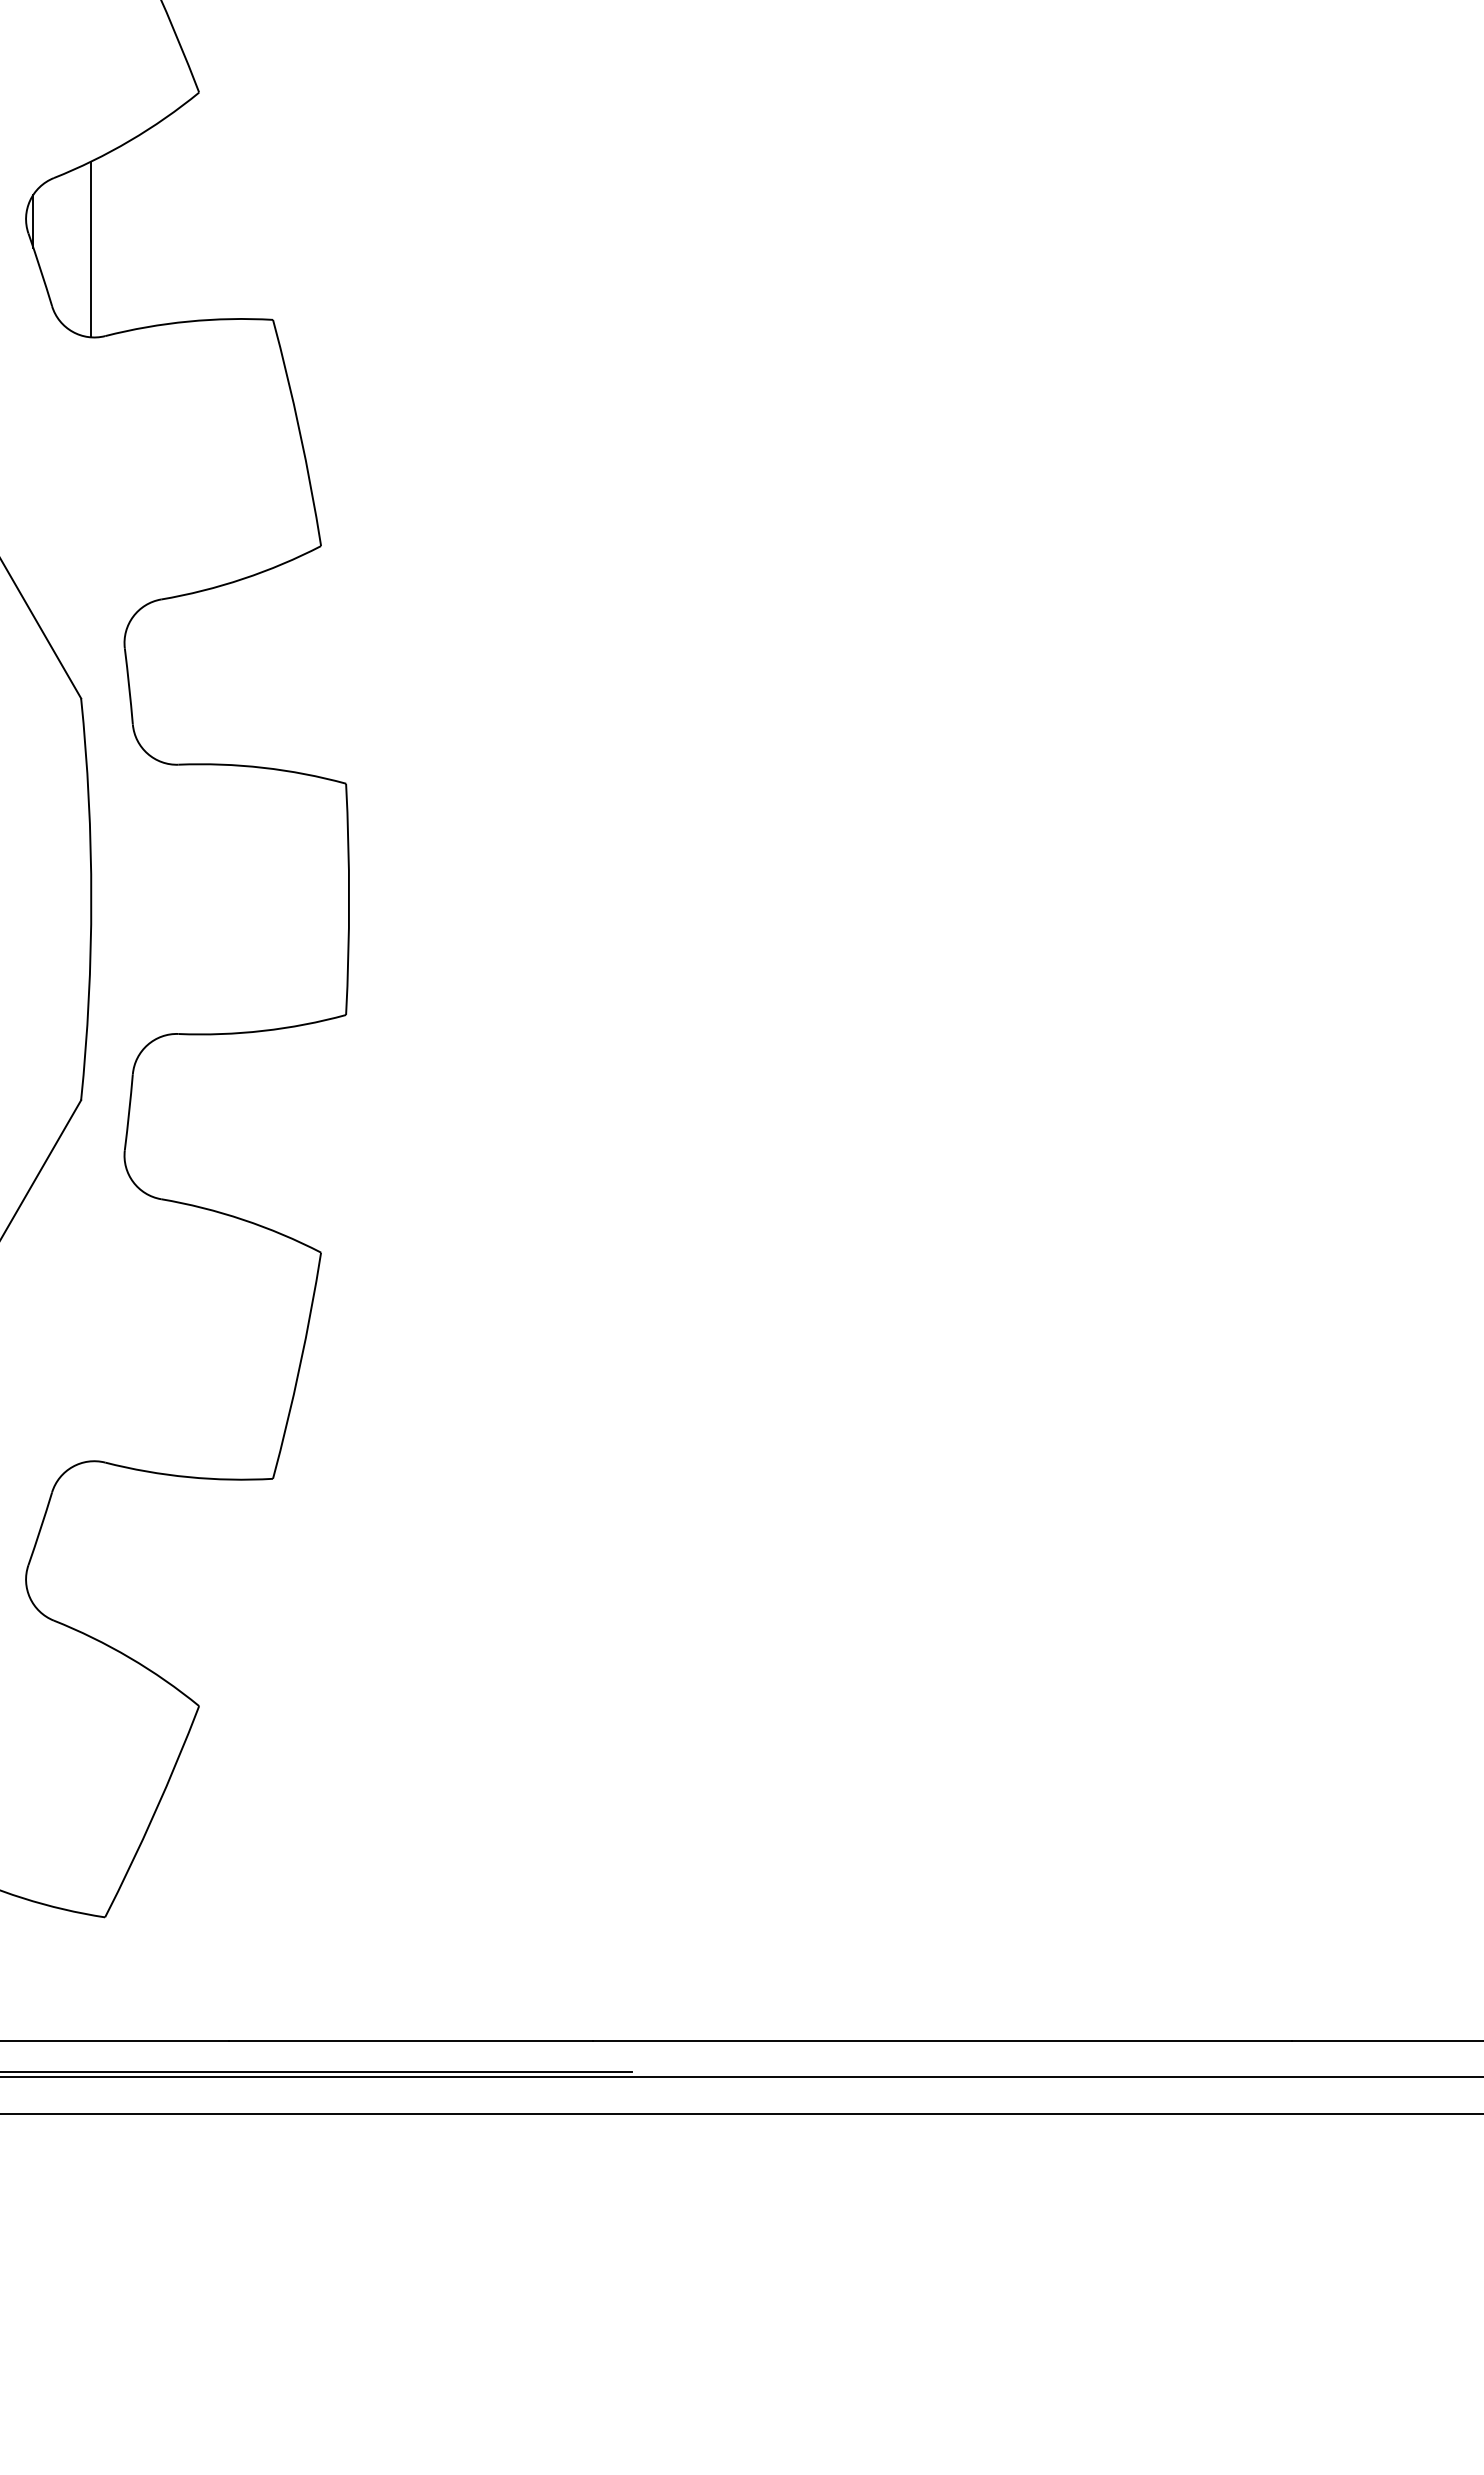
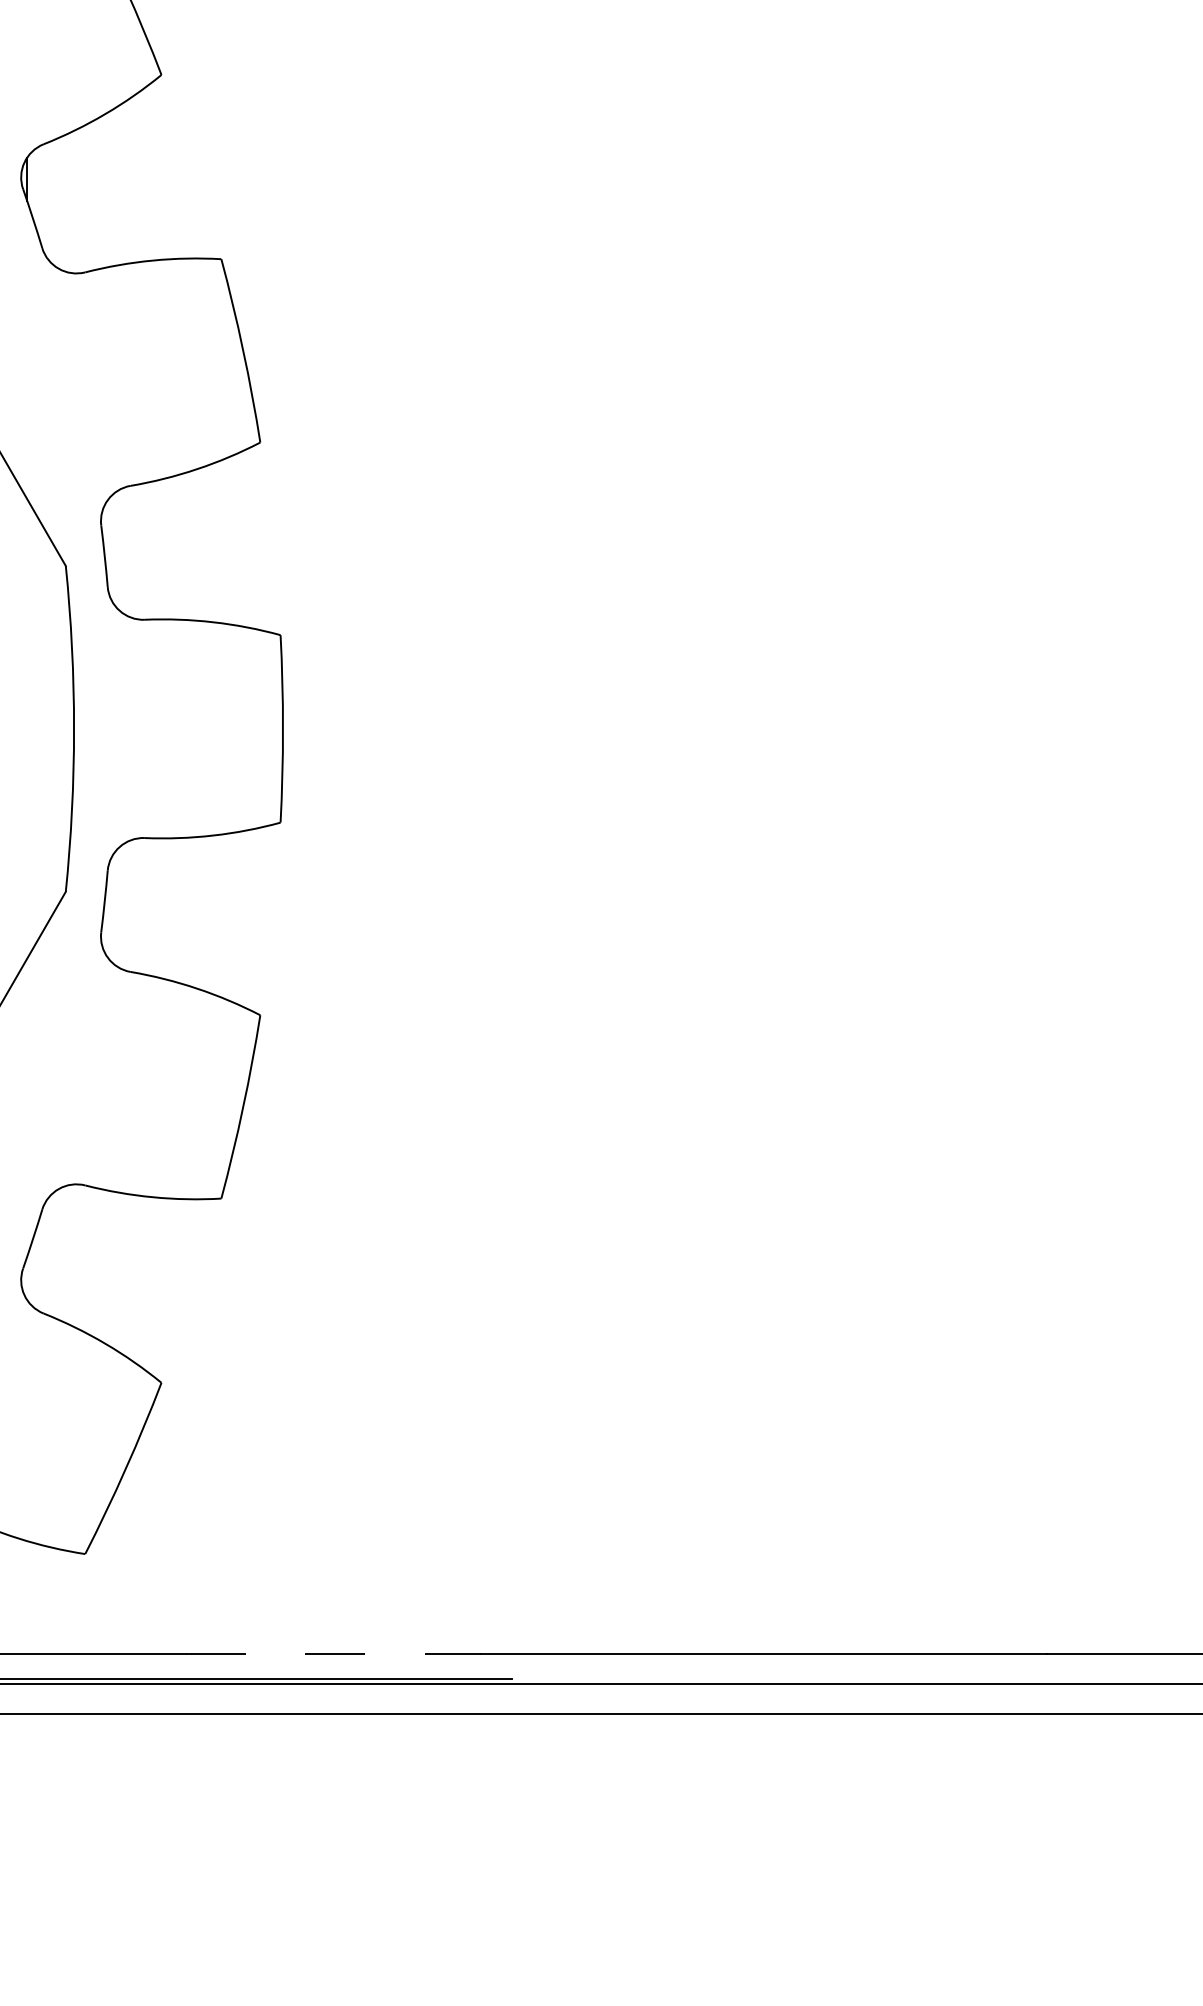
line: (91, 248) -> (74, 201), removed
line: (411, 2041) -> (333, 1654), solid -> dashed

